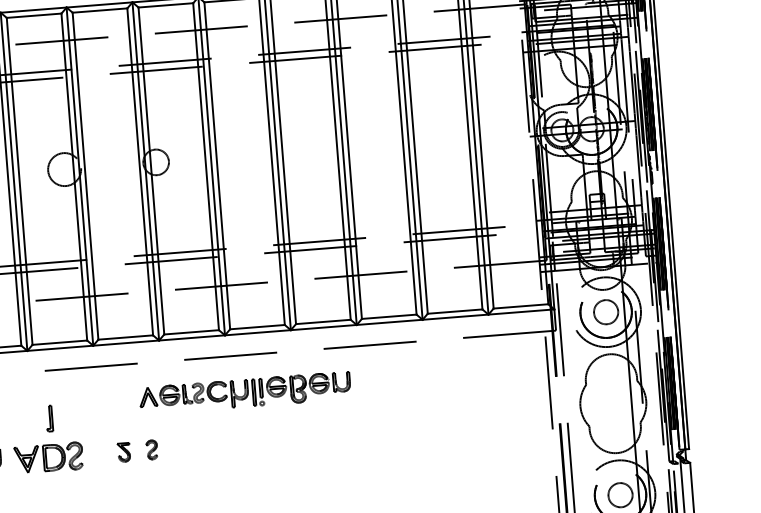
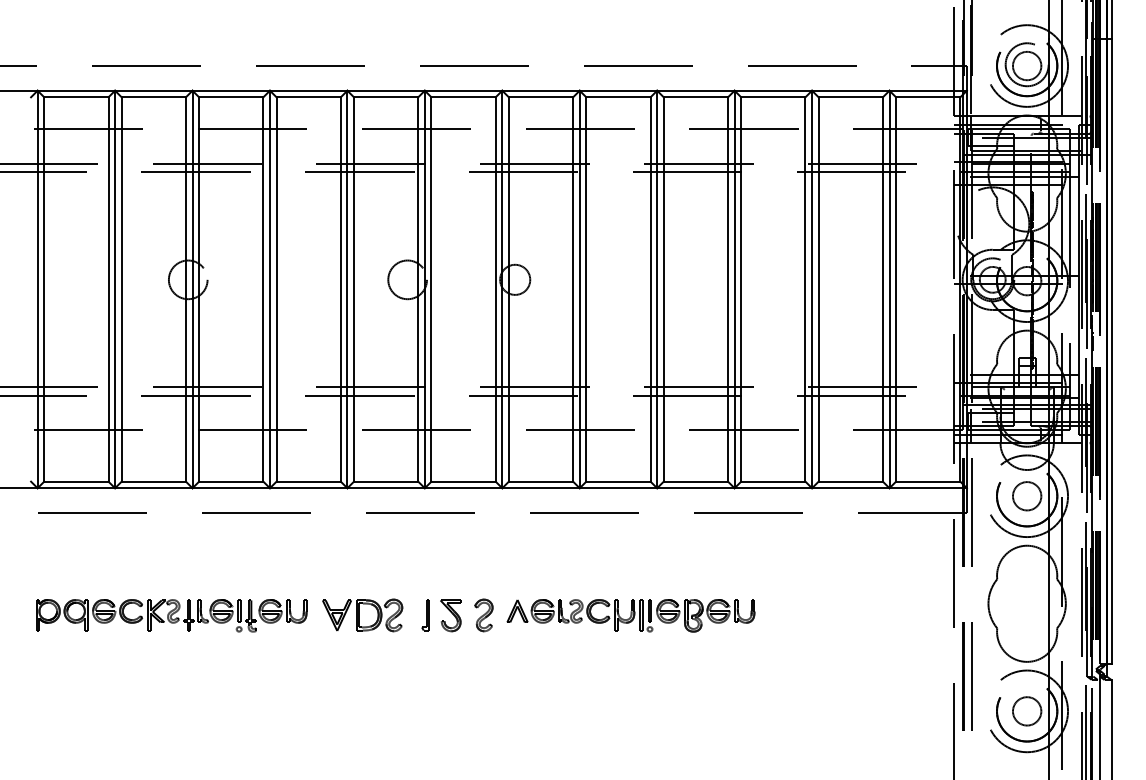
part: (244, 393) -> (630, 615), moved
part: (49, 418) -> (425, 615), moved
part: (151, 450) -> (483, 615), size x1.43
part: (123, 452) -> (450, 615), size x1.43

